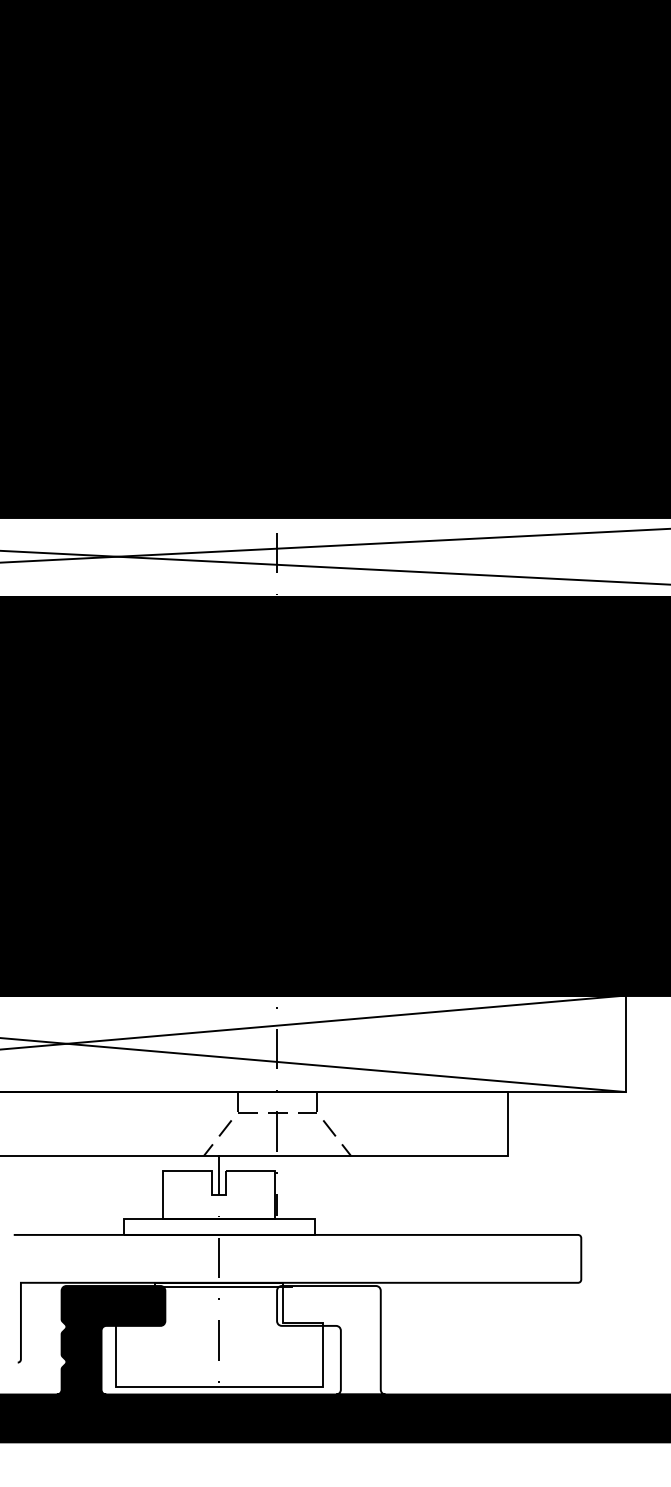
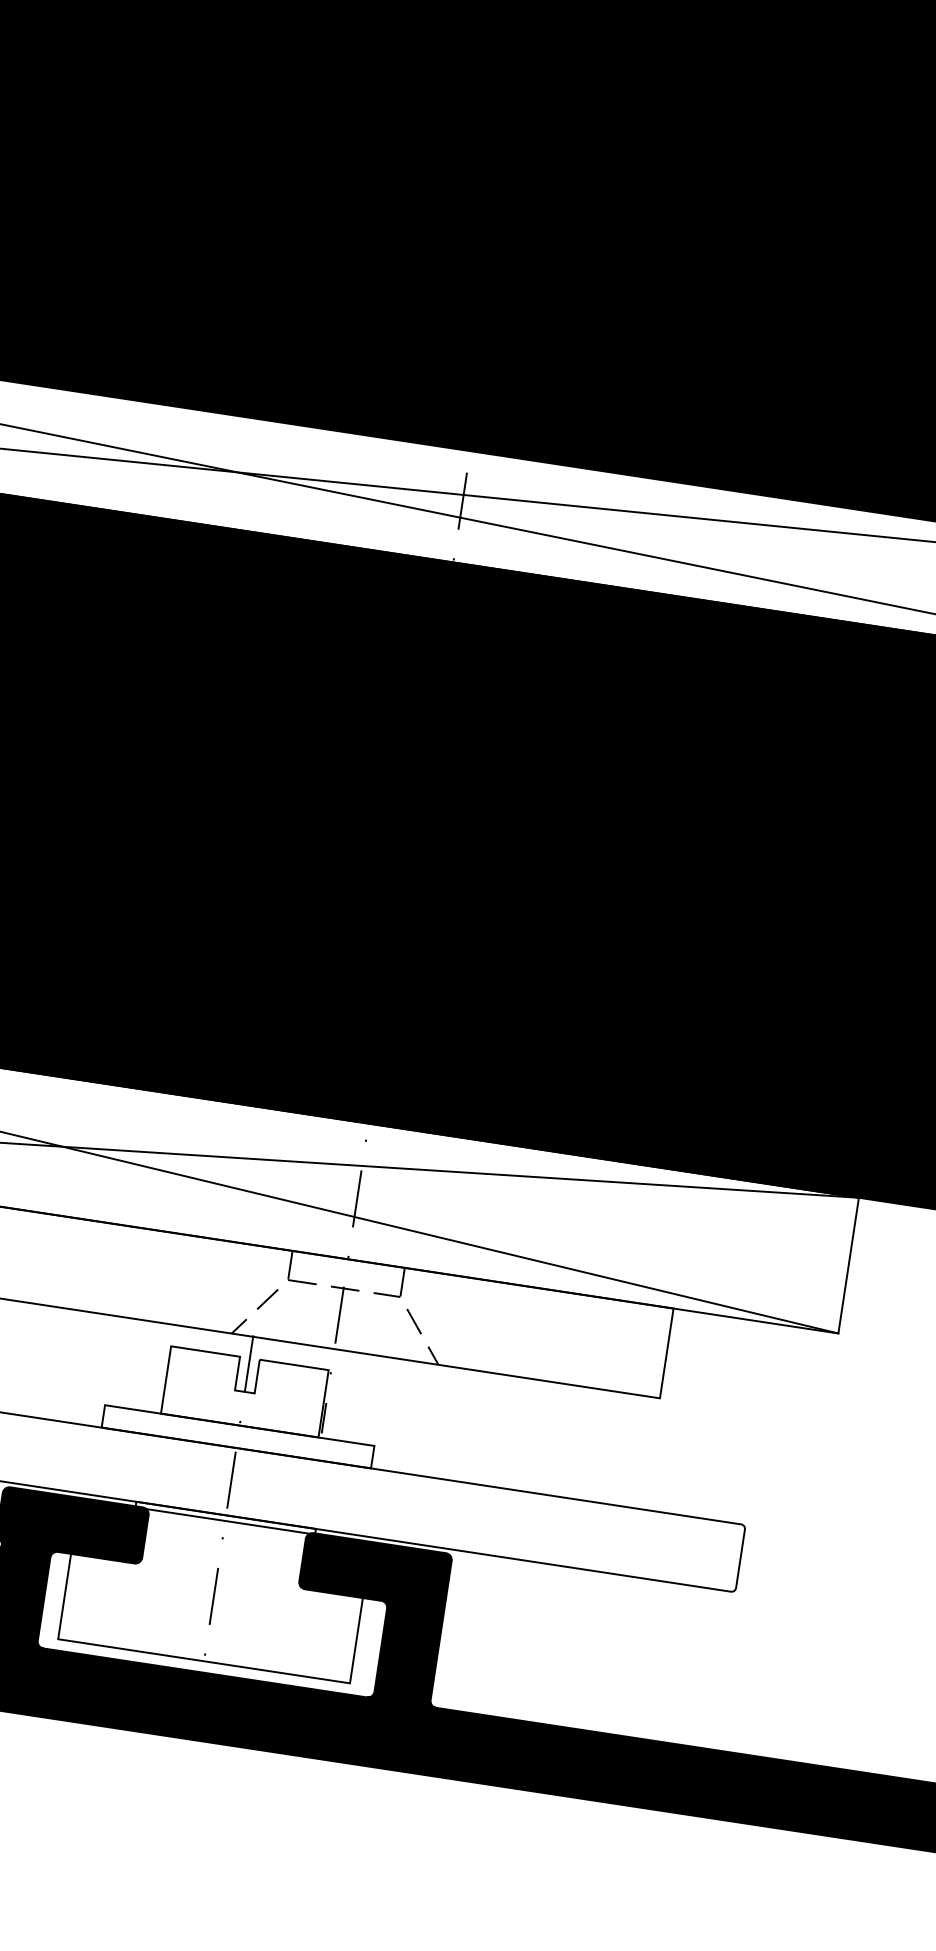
fill: (331, 1340) -> (371, 1620), added

